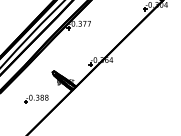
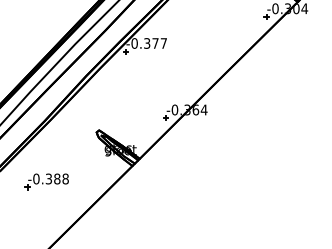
part: (36, 98) -> (46, 180), moved

